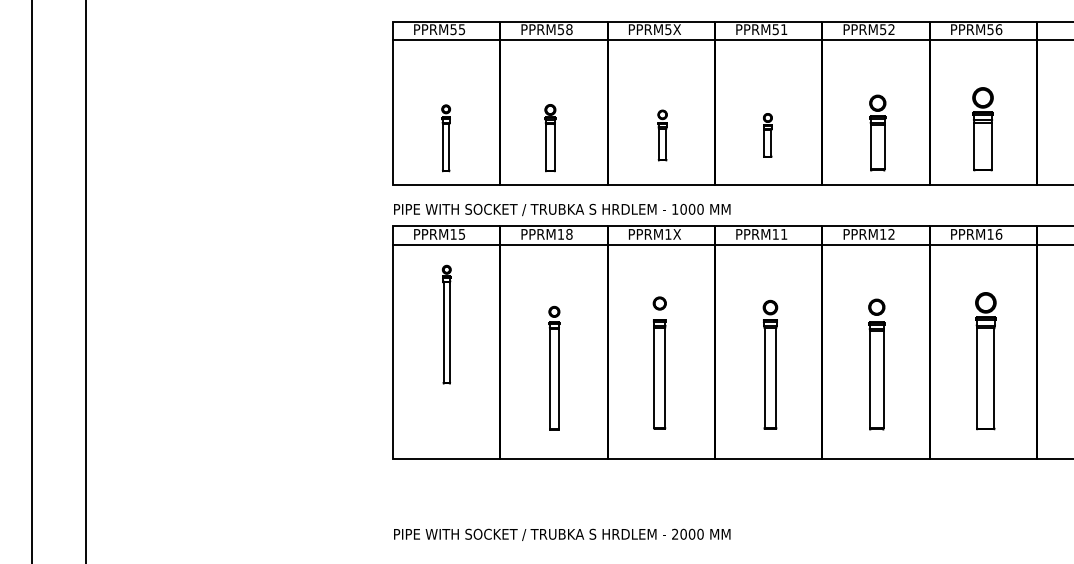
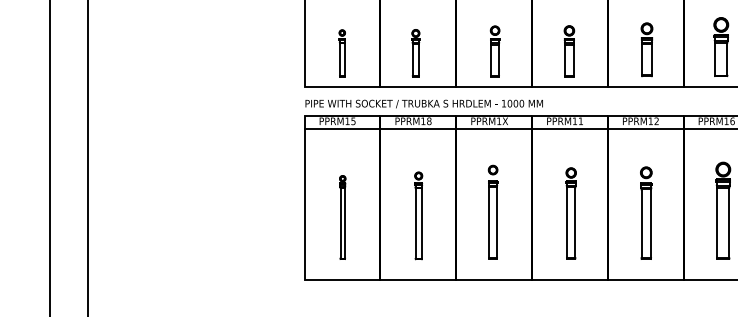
part: (662, 135) -> (495, 51), size x1.43
part: (767, 135) -> (569, 51), size x1.67
part: (446, 324) -> (342, 217), moved

